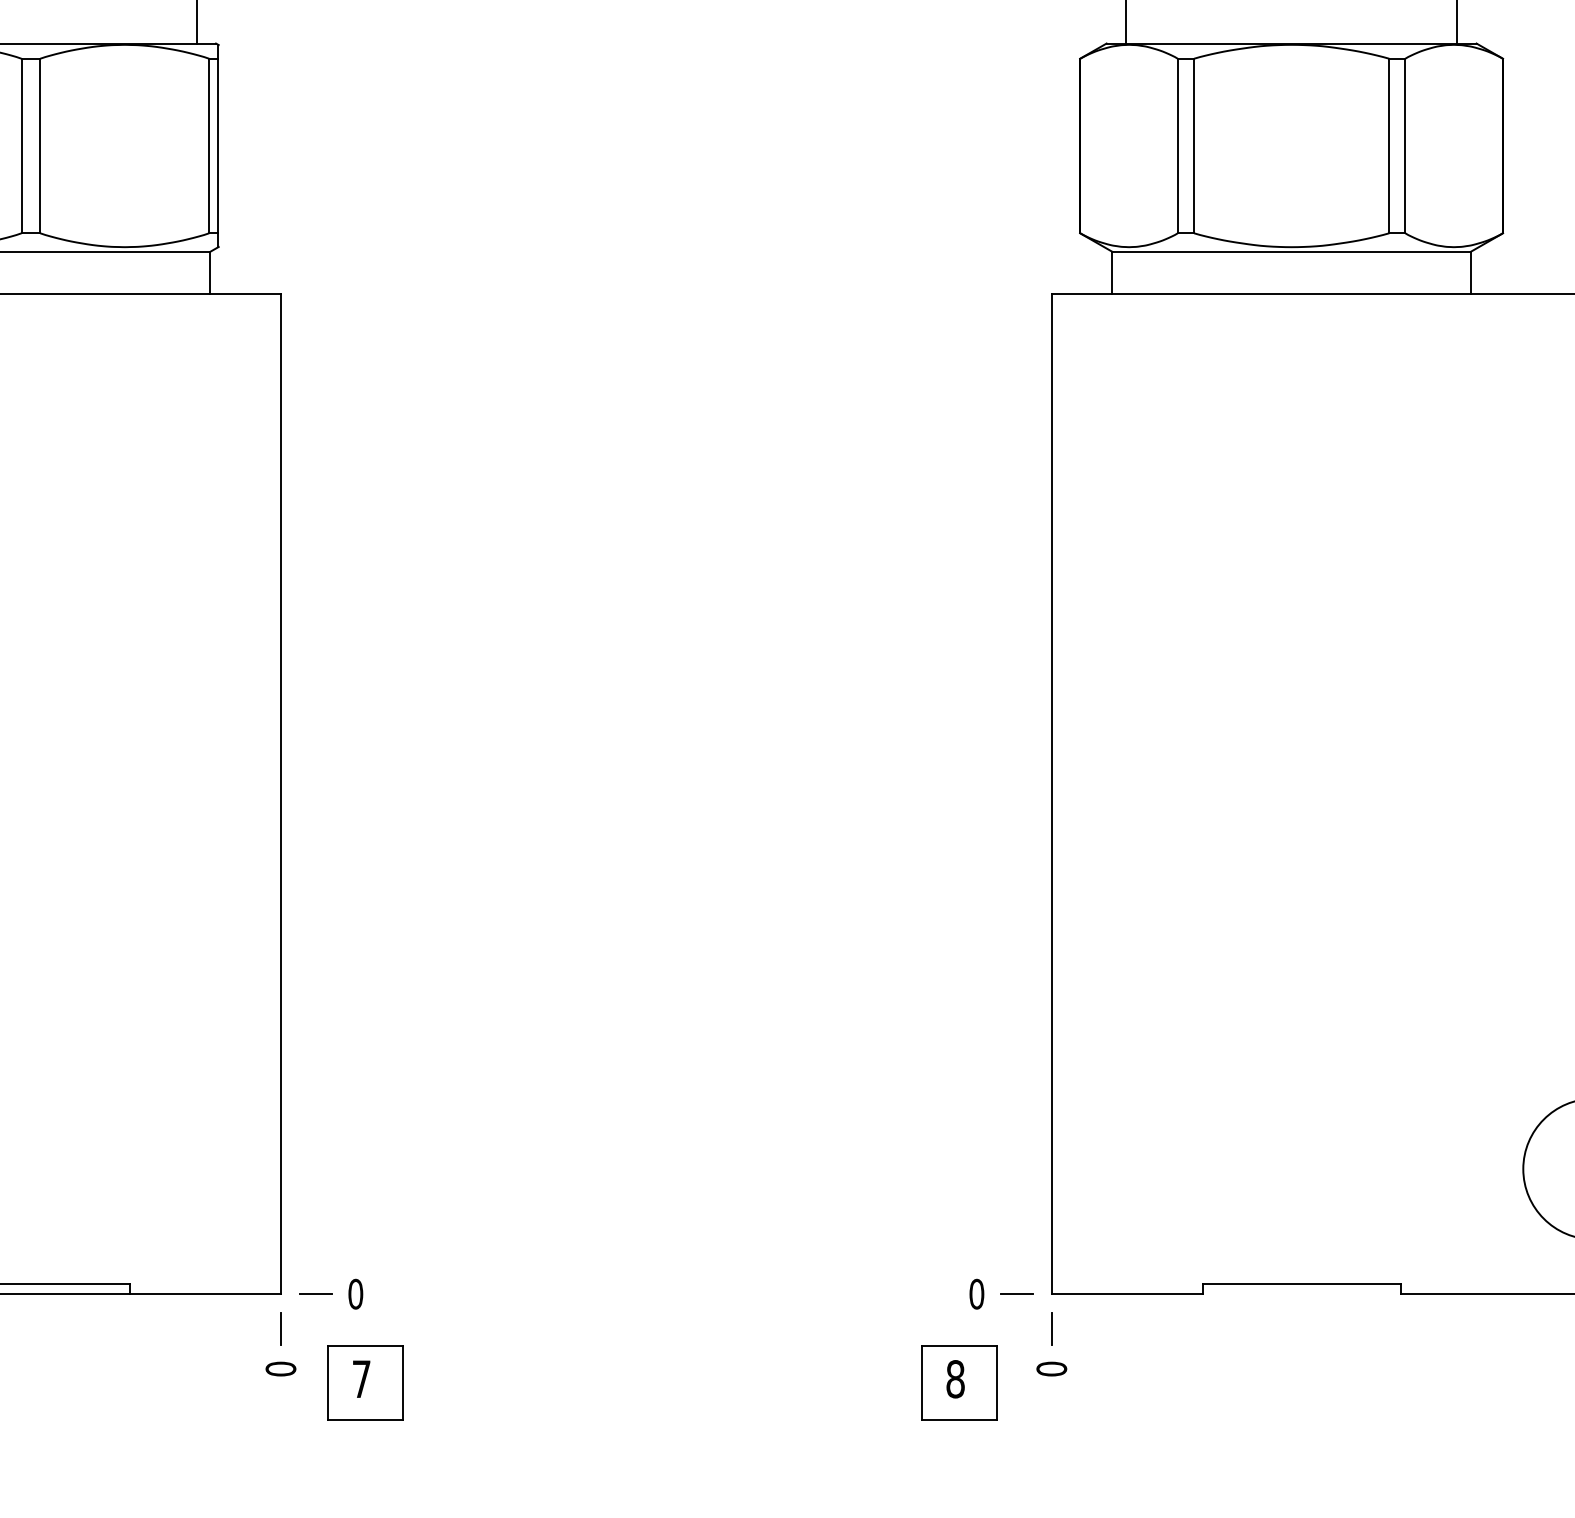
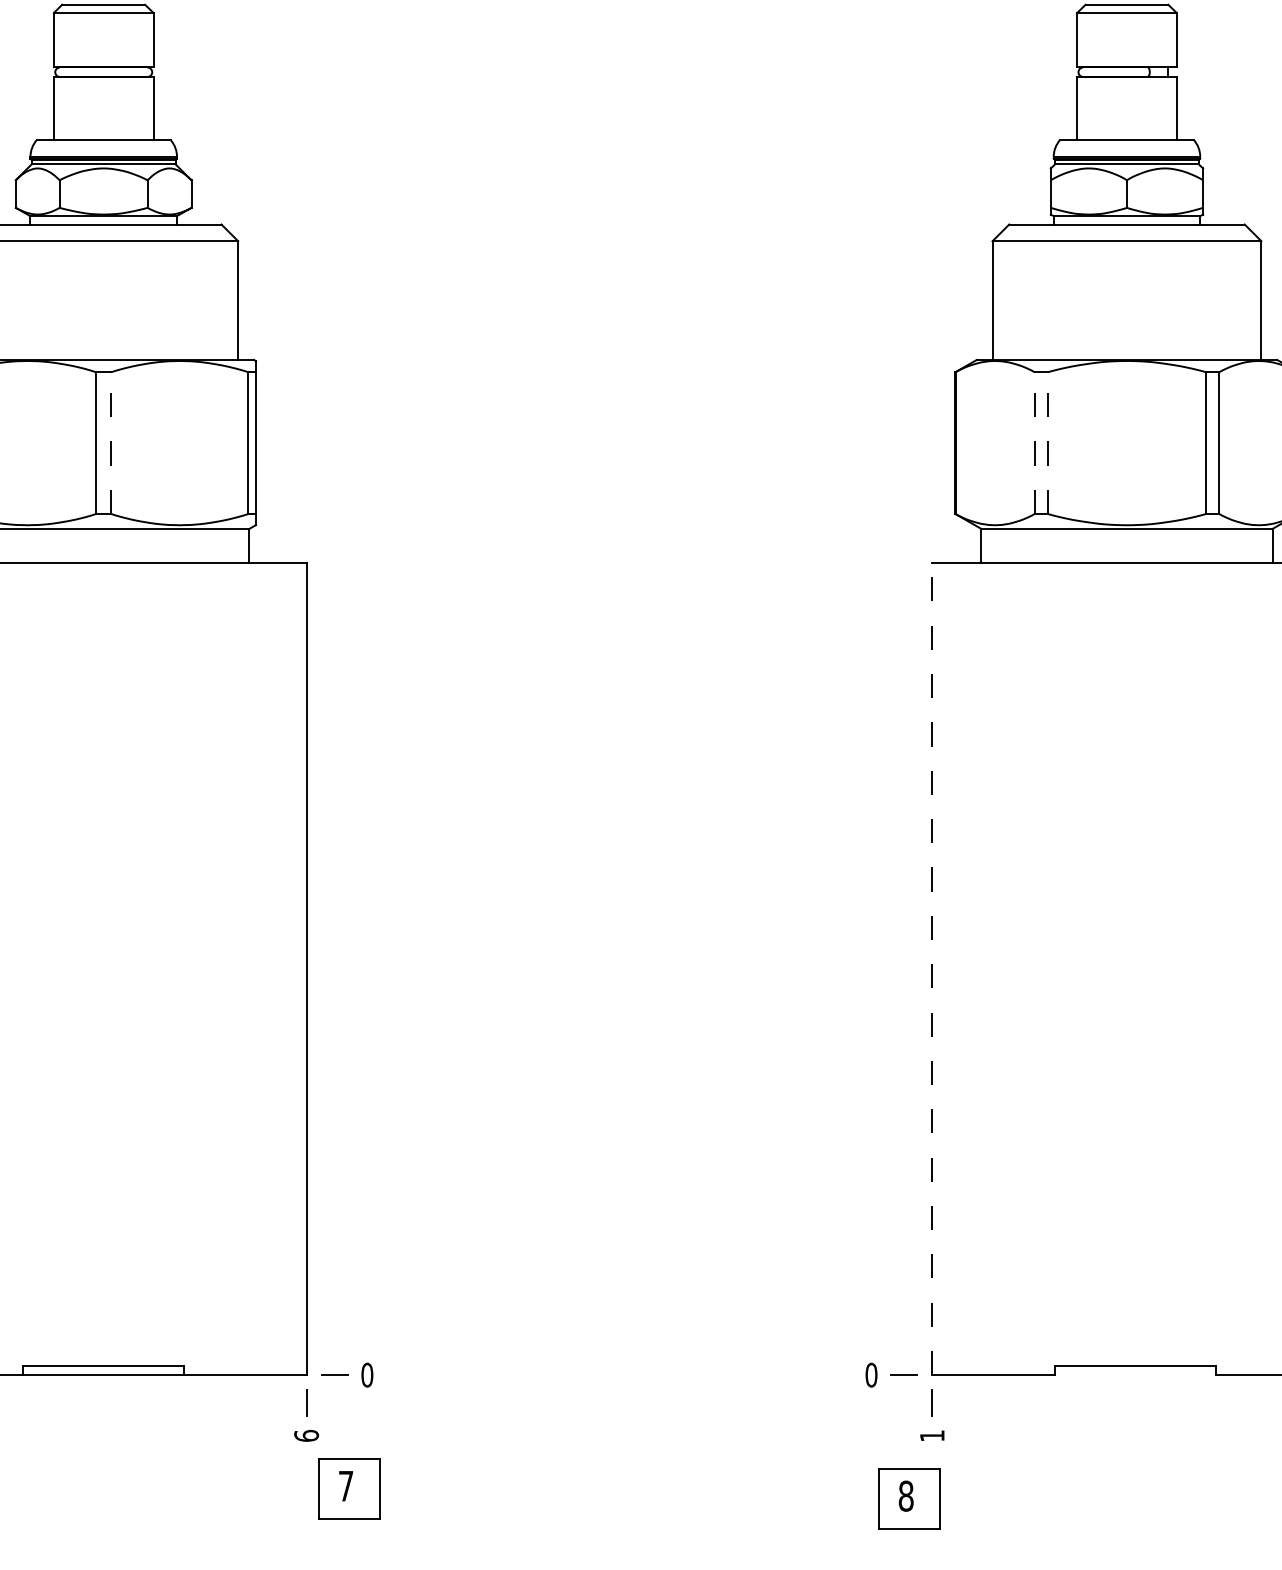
line: (40, 146) -> (111, 443), solid -> dashed
line: (1177, 146) -> (1034, 443), solid -> dashed
line: (1193, 146) -> (1047, 443), solid -> dashed
line: (1052, 793) -> (932, 968), solid -> dashed
text: (280, 1368) -> (306, 1435), 0 -> 6
text: (1050, 1368) -> (931, 1435), 0 -> 1
part: (365, 1382) -> (349, 1488), moved
part: (959, 1382) -> (909, 1498), moved

